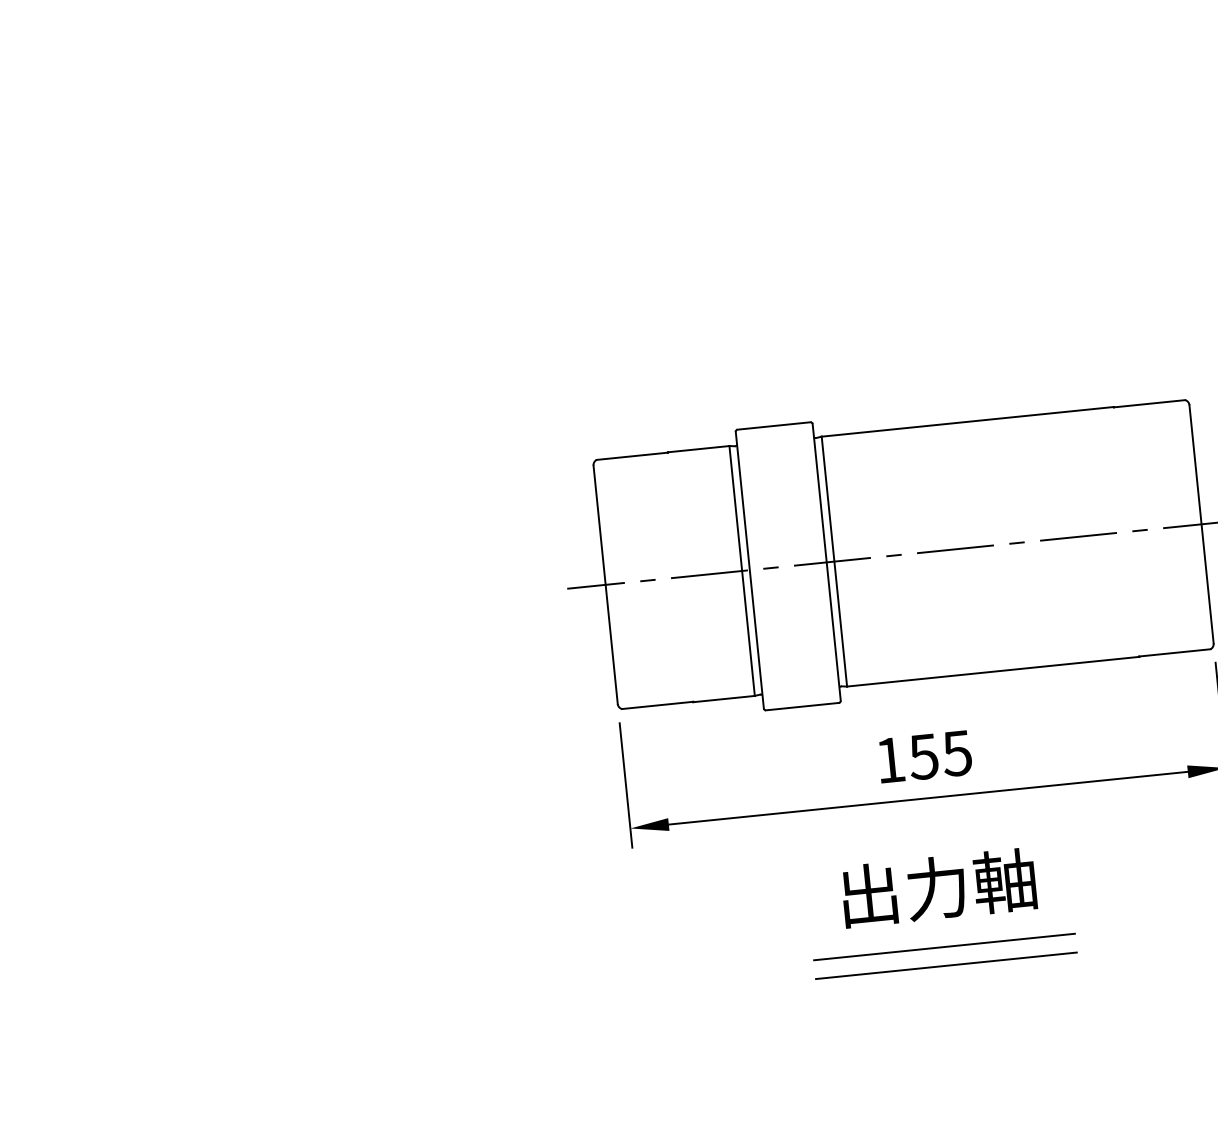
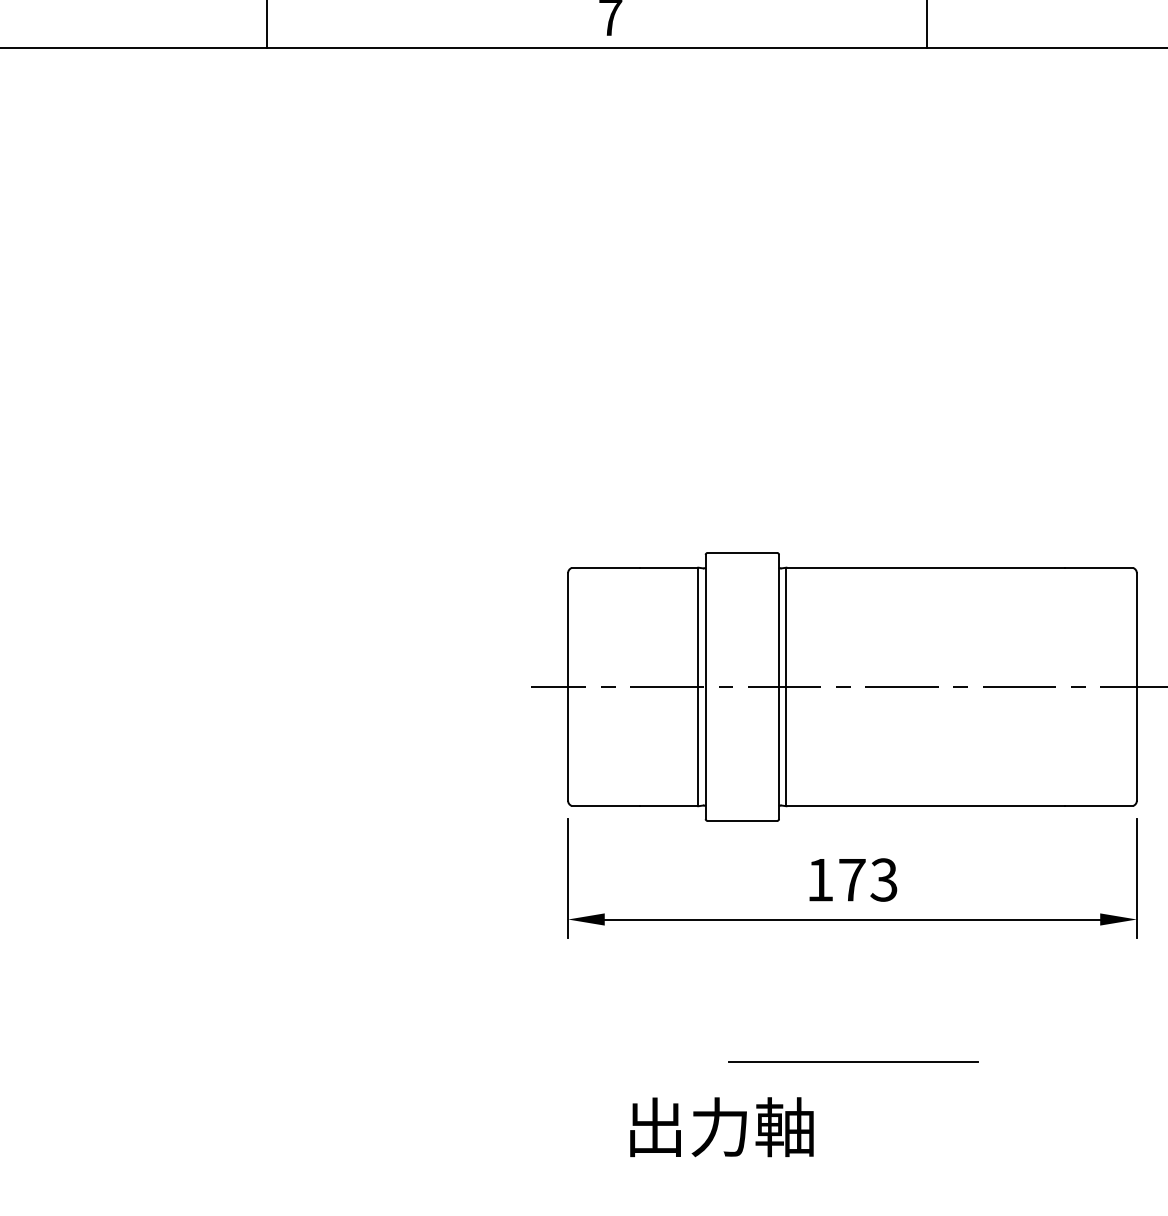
text: (939, 754) -> (867, 879), 155 -> 173
text: (938, 888) -> (721, 1127), moved
line: (946, 965) -> (853, 1079), removed

